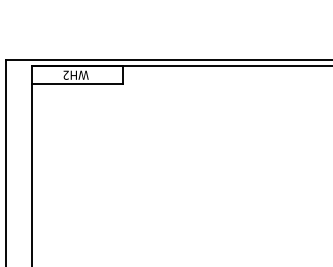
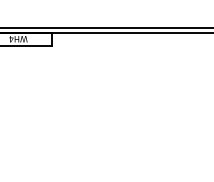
text: (66, 74) -> (11, 38), WH2 -> WH4

